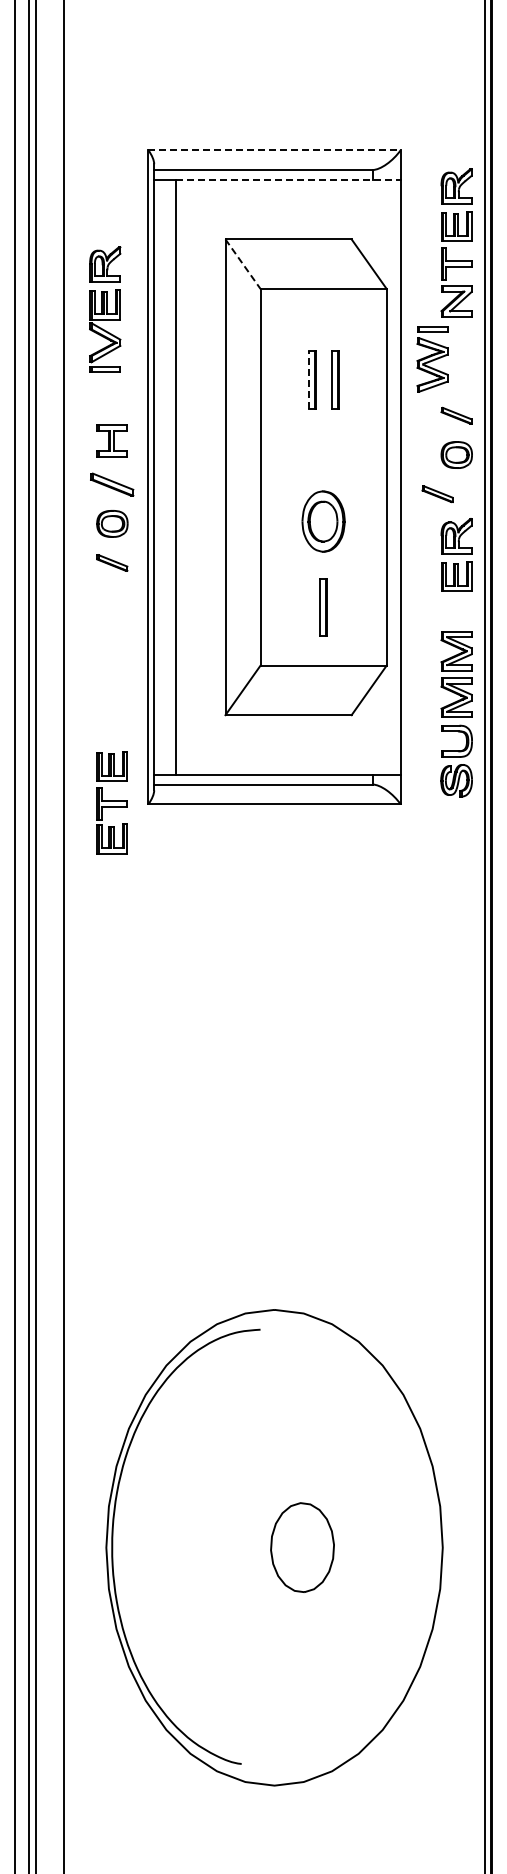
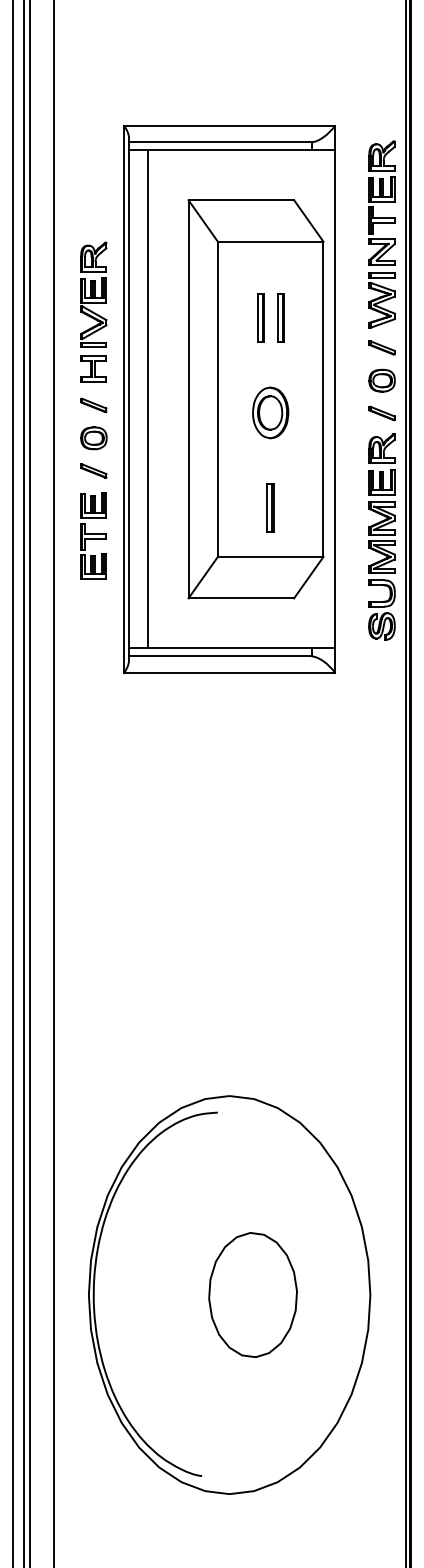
line: (275, 150) -> (230, 125), dashed -> solid
line: (289, 179) -> (242, 150), dashed -> solid
line: (243, 264) -> (203, 221), dashed -> solid
part: (105, 309) -> (94, 294), moved
part: (432, 359) -> (381, 300), moved
line: (308, 379) -> (258, 317), dashed -> solid
part: (112, 484) -> (94, 405), size x0.71
part: (437, 494) -> (381, 413), moved
part: (323, 521) -> (270, 412), moved
part: (456, 714) -> (381, 571), moved
part: (111, 802) -> (93, 535), moved
part: (302, 1547) -> (253, 1294), size x1.67

